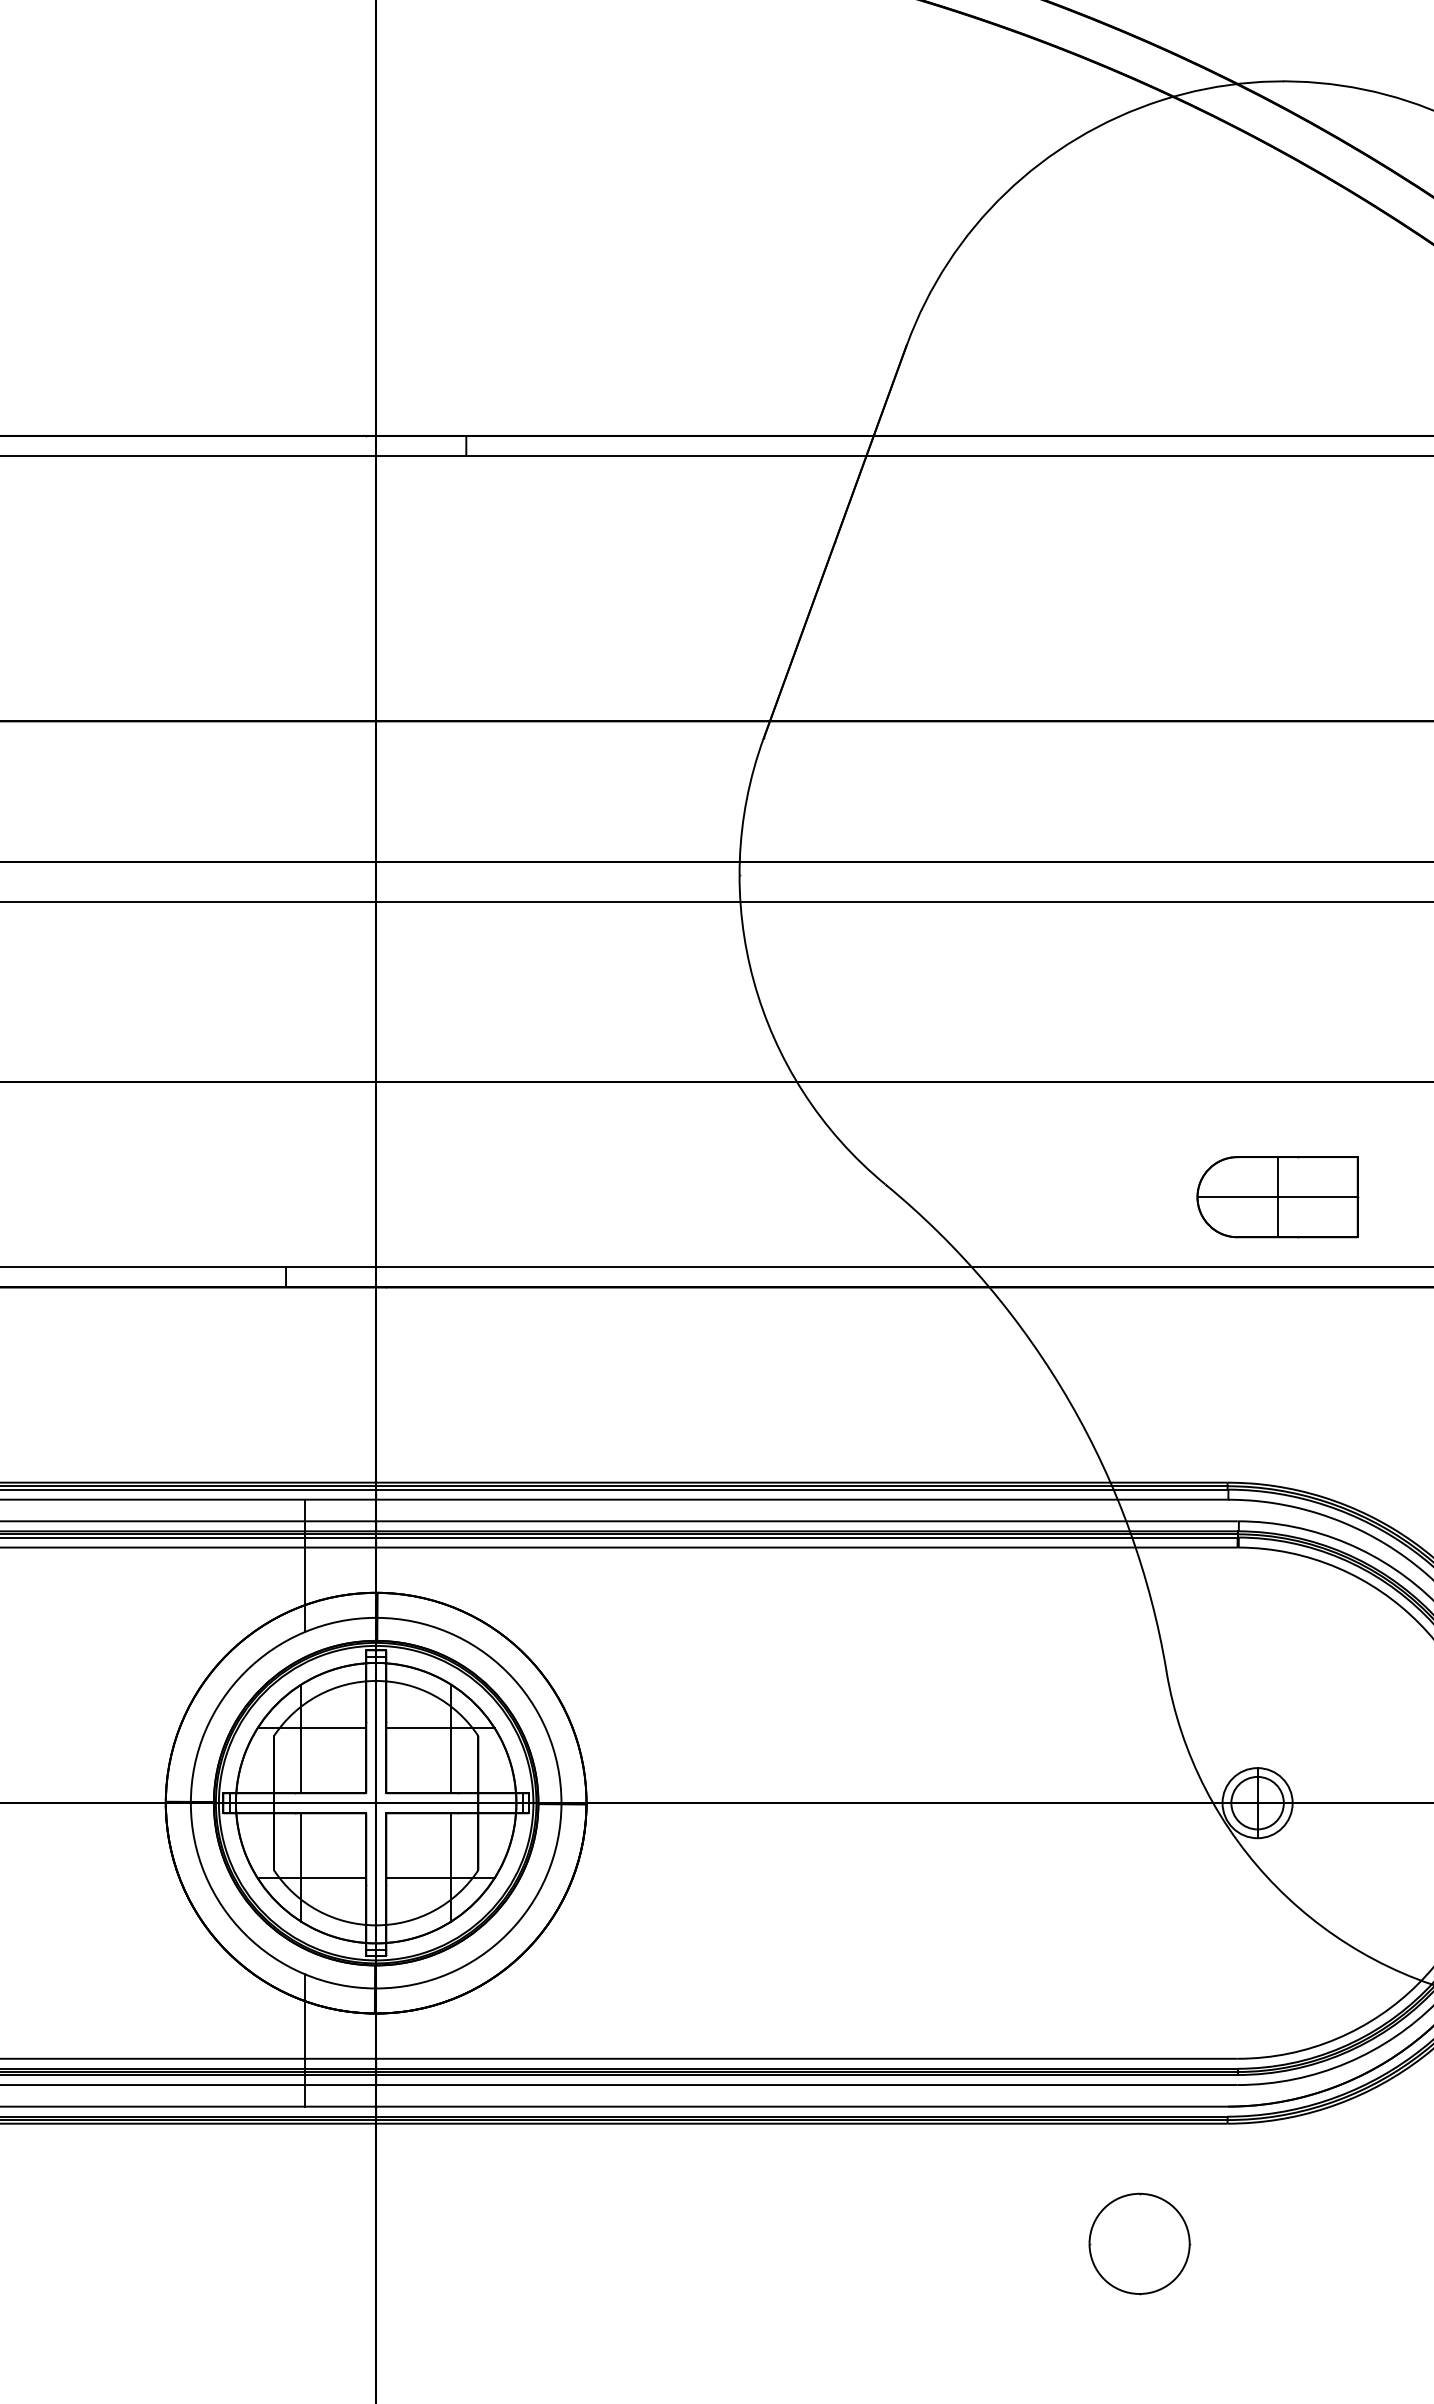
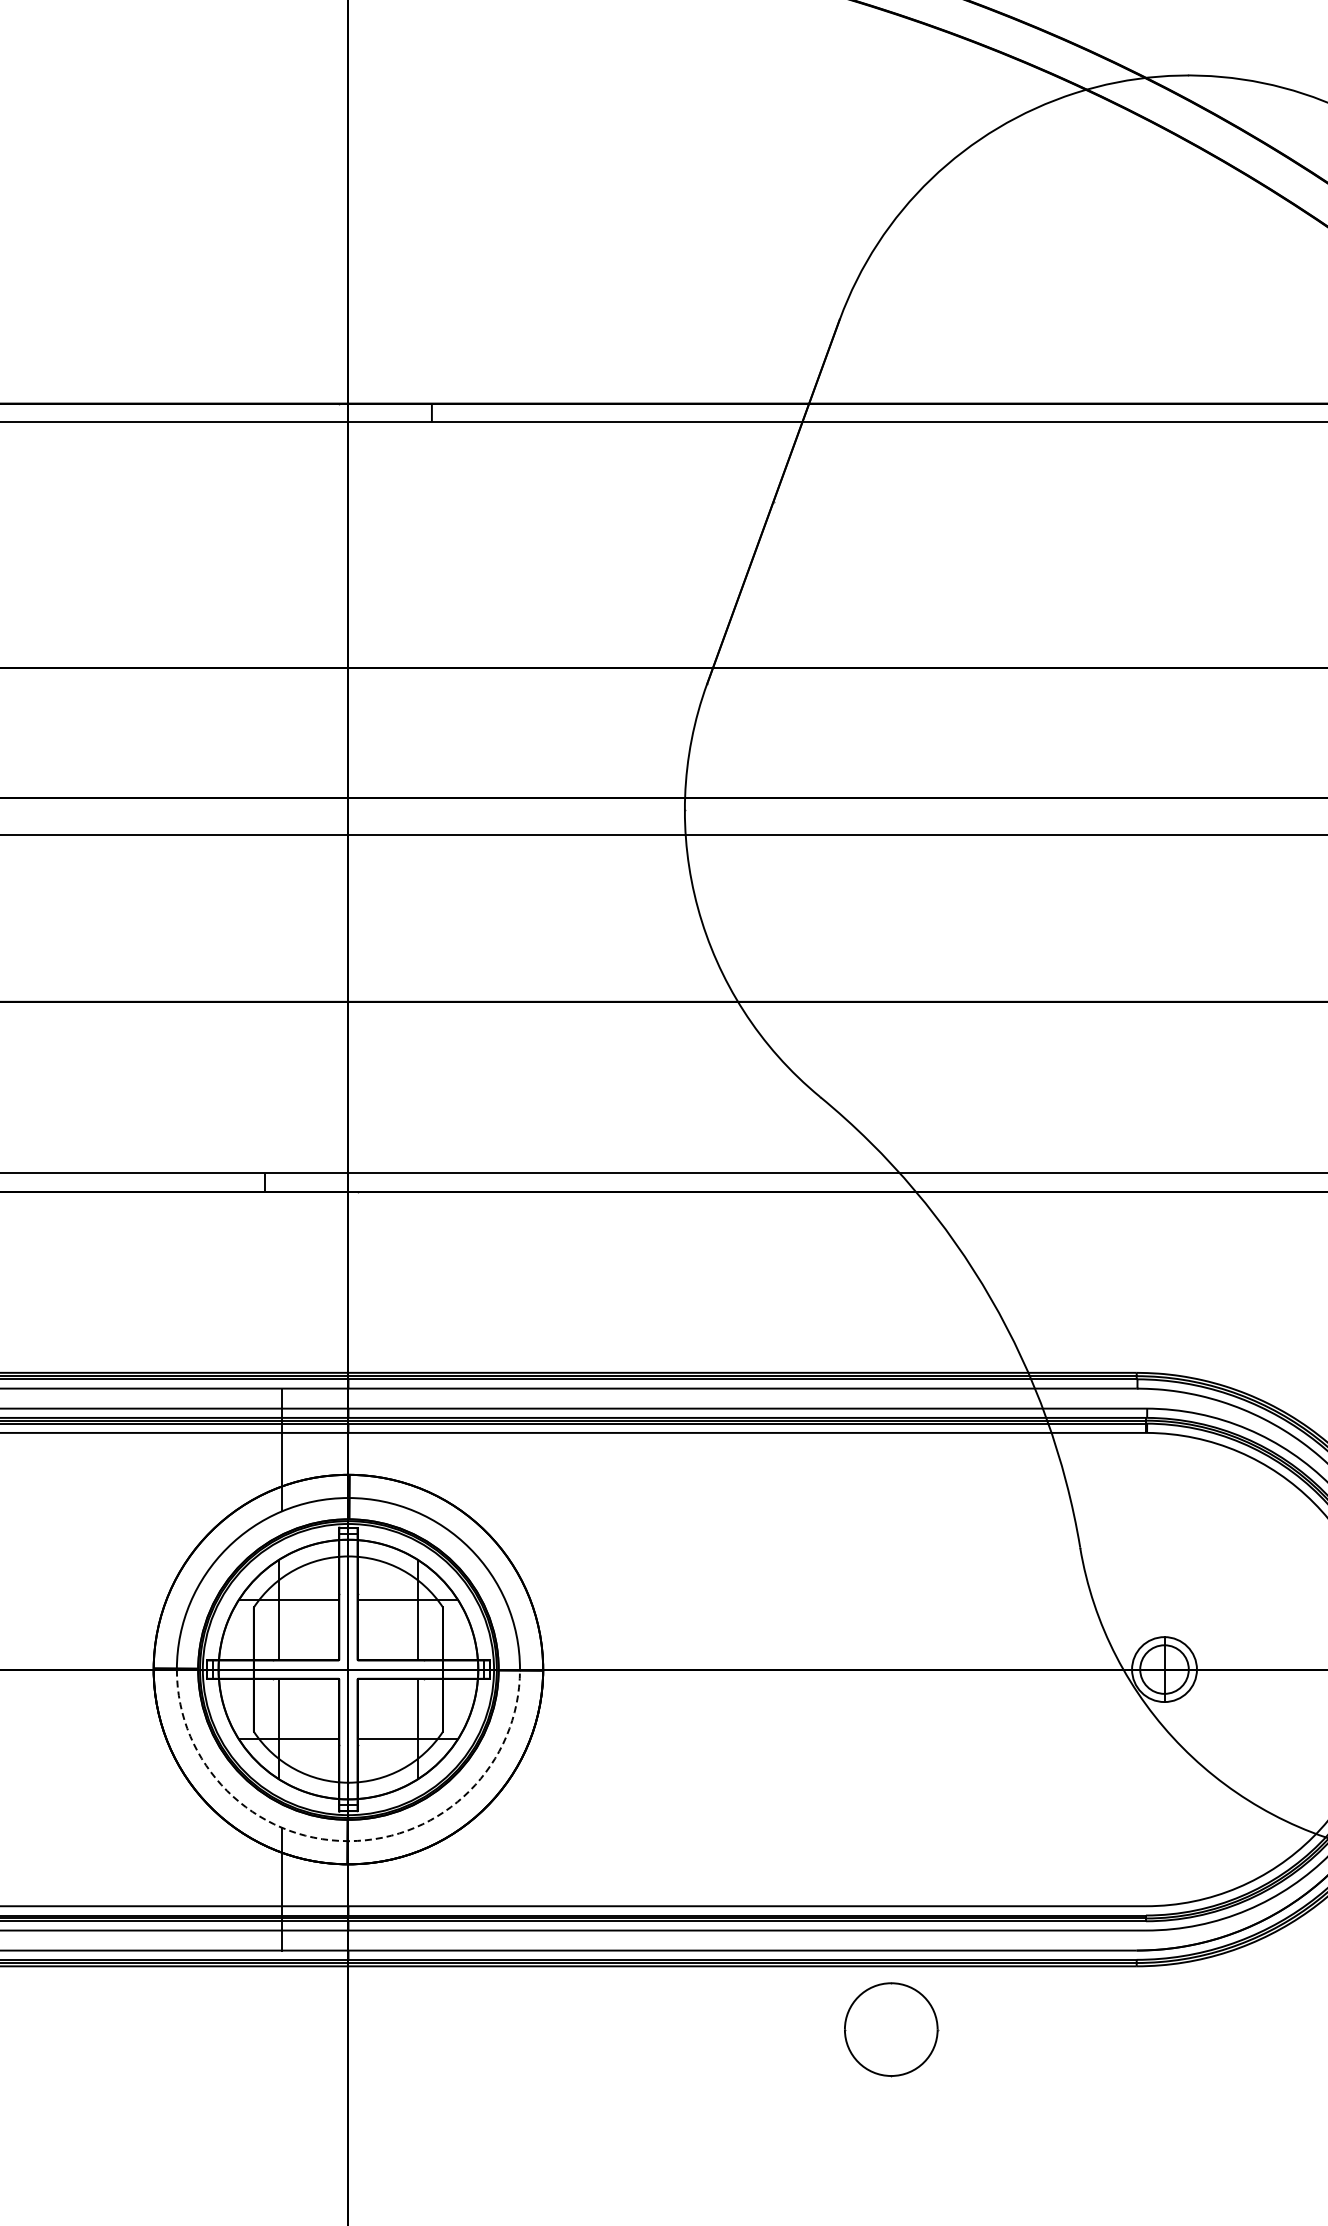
part: (1277, 1197) -> (1182, 1108), removed
arc: (376, 1988) -> (348, 1841), solid -> dashed
part: (1139, 2243) -> (891, 2029), moved

